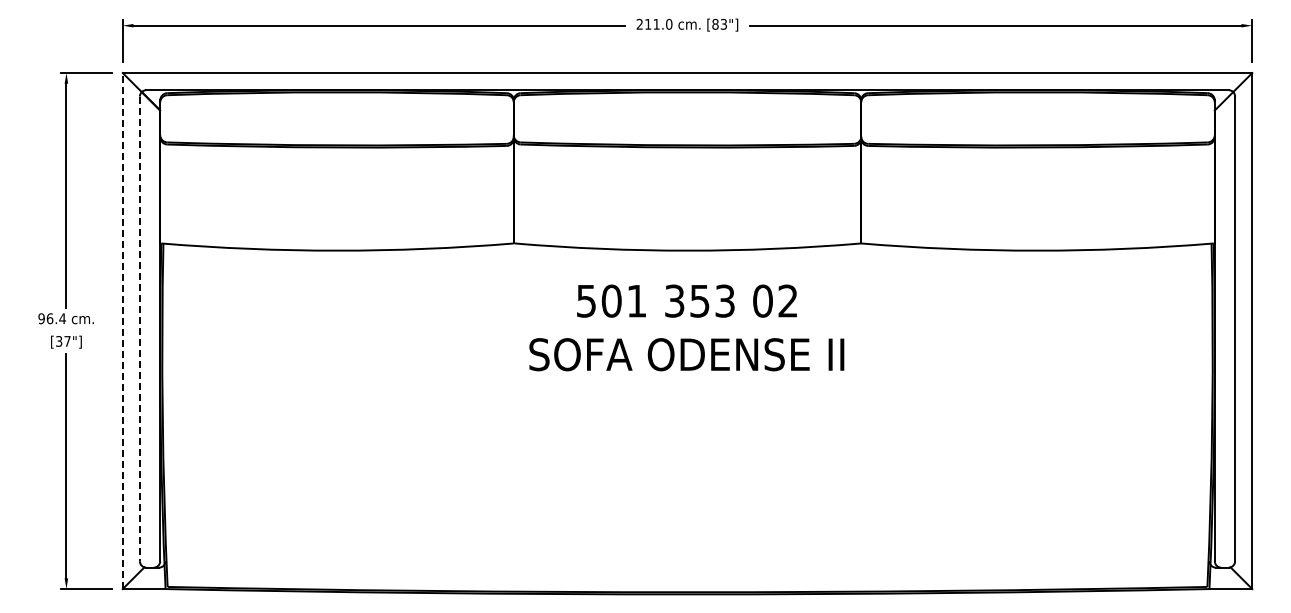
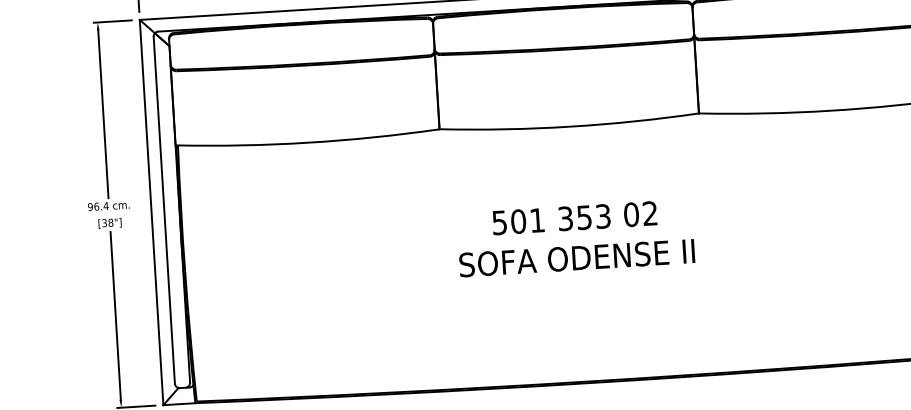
text: (686, 327) -> (575, 237), moved
line: (139, 329) -> (164, 210), dashed -> solid
line: (122, 330) -> (151, 212), dashed -> solid
text: (67, 341) -> (110, 222), [37"] -> [38"]

